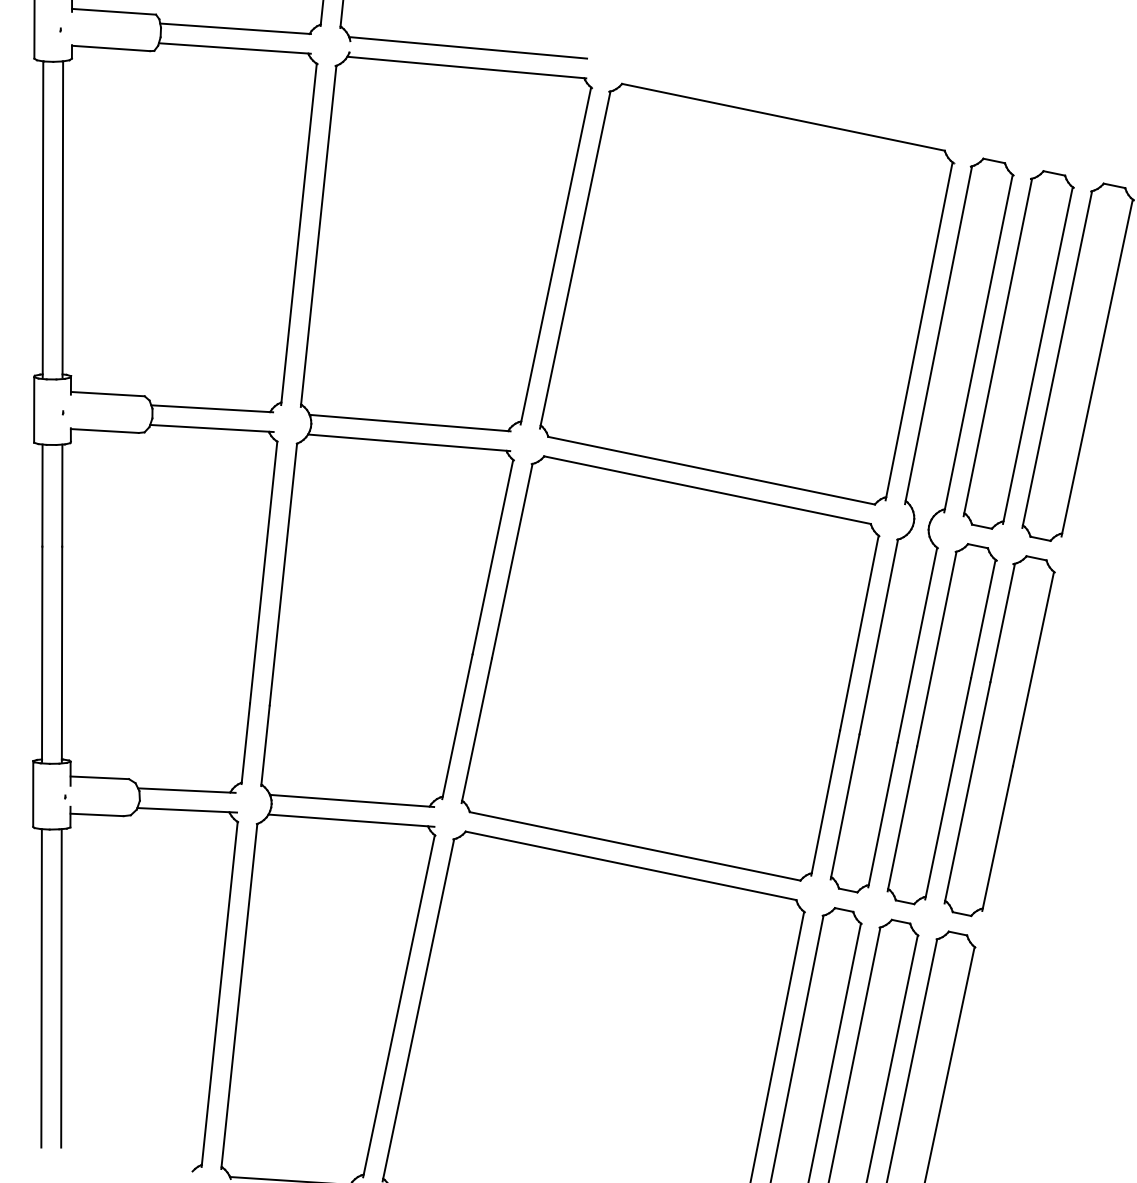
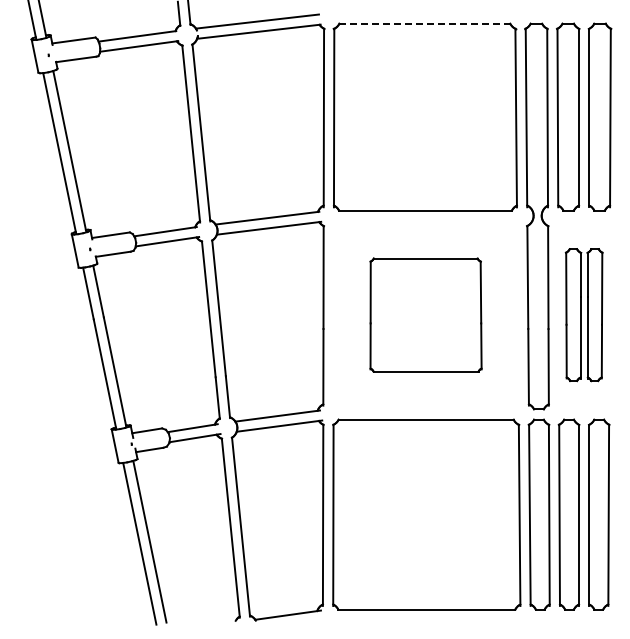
line: (784, 117) -> (425, 23), solid -> dashed
part: (670, 666) -> (425, 314), size x0.6
part: (971, 729) -> (584, 314), size x0.7

